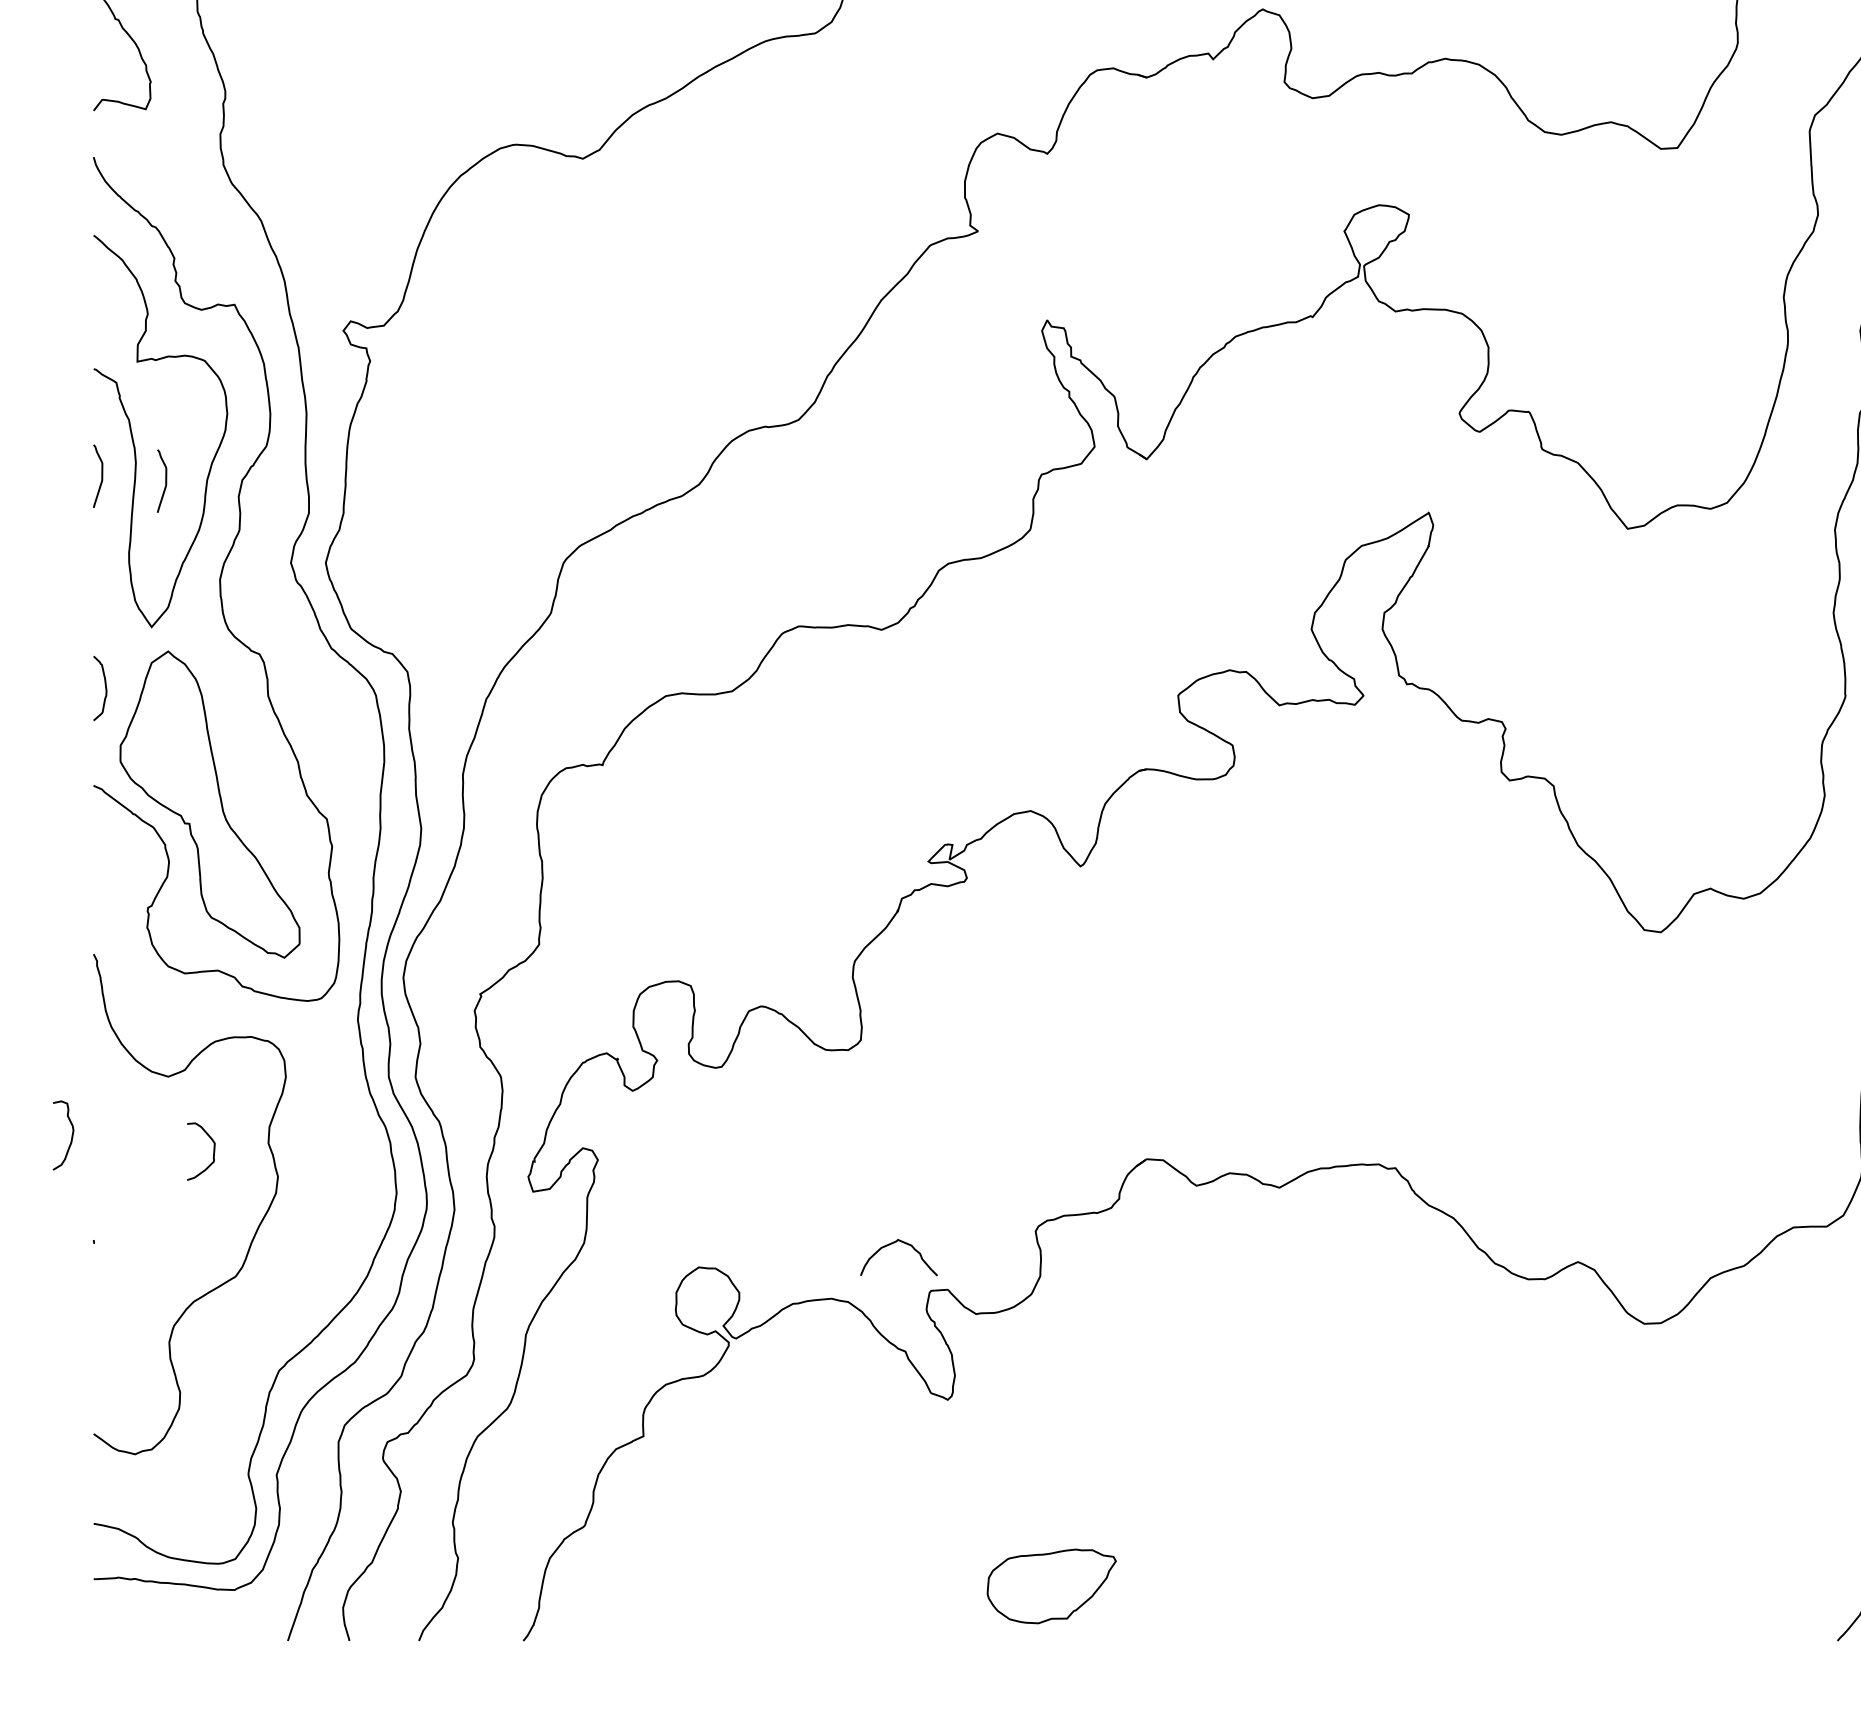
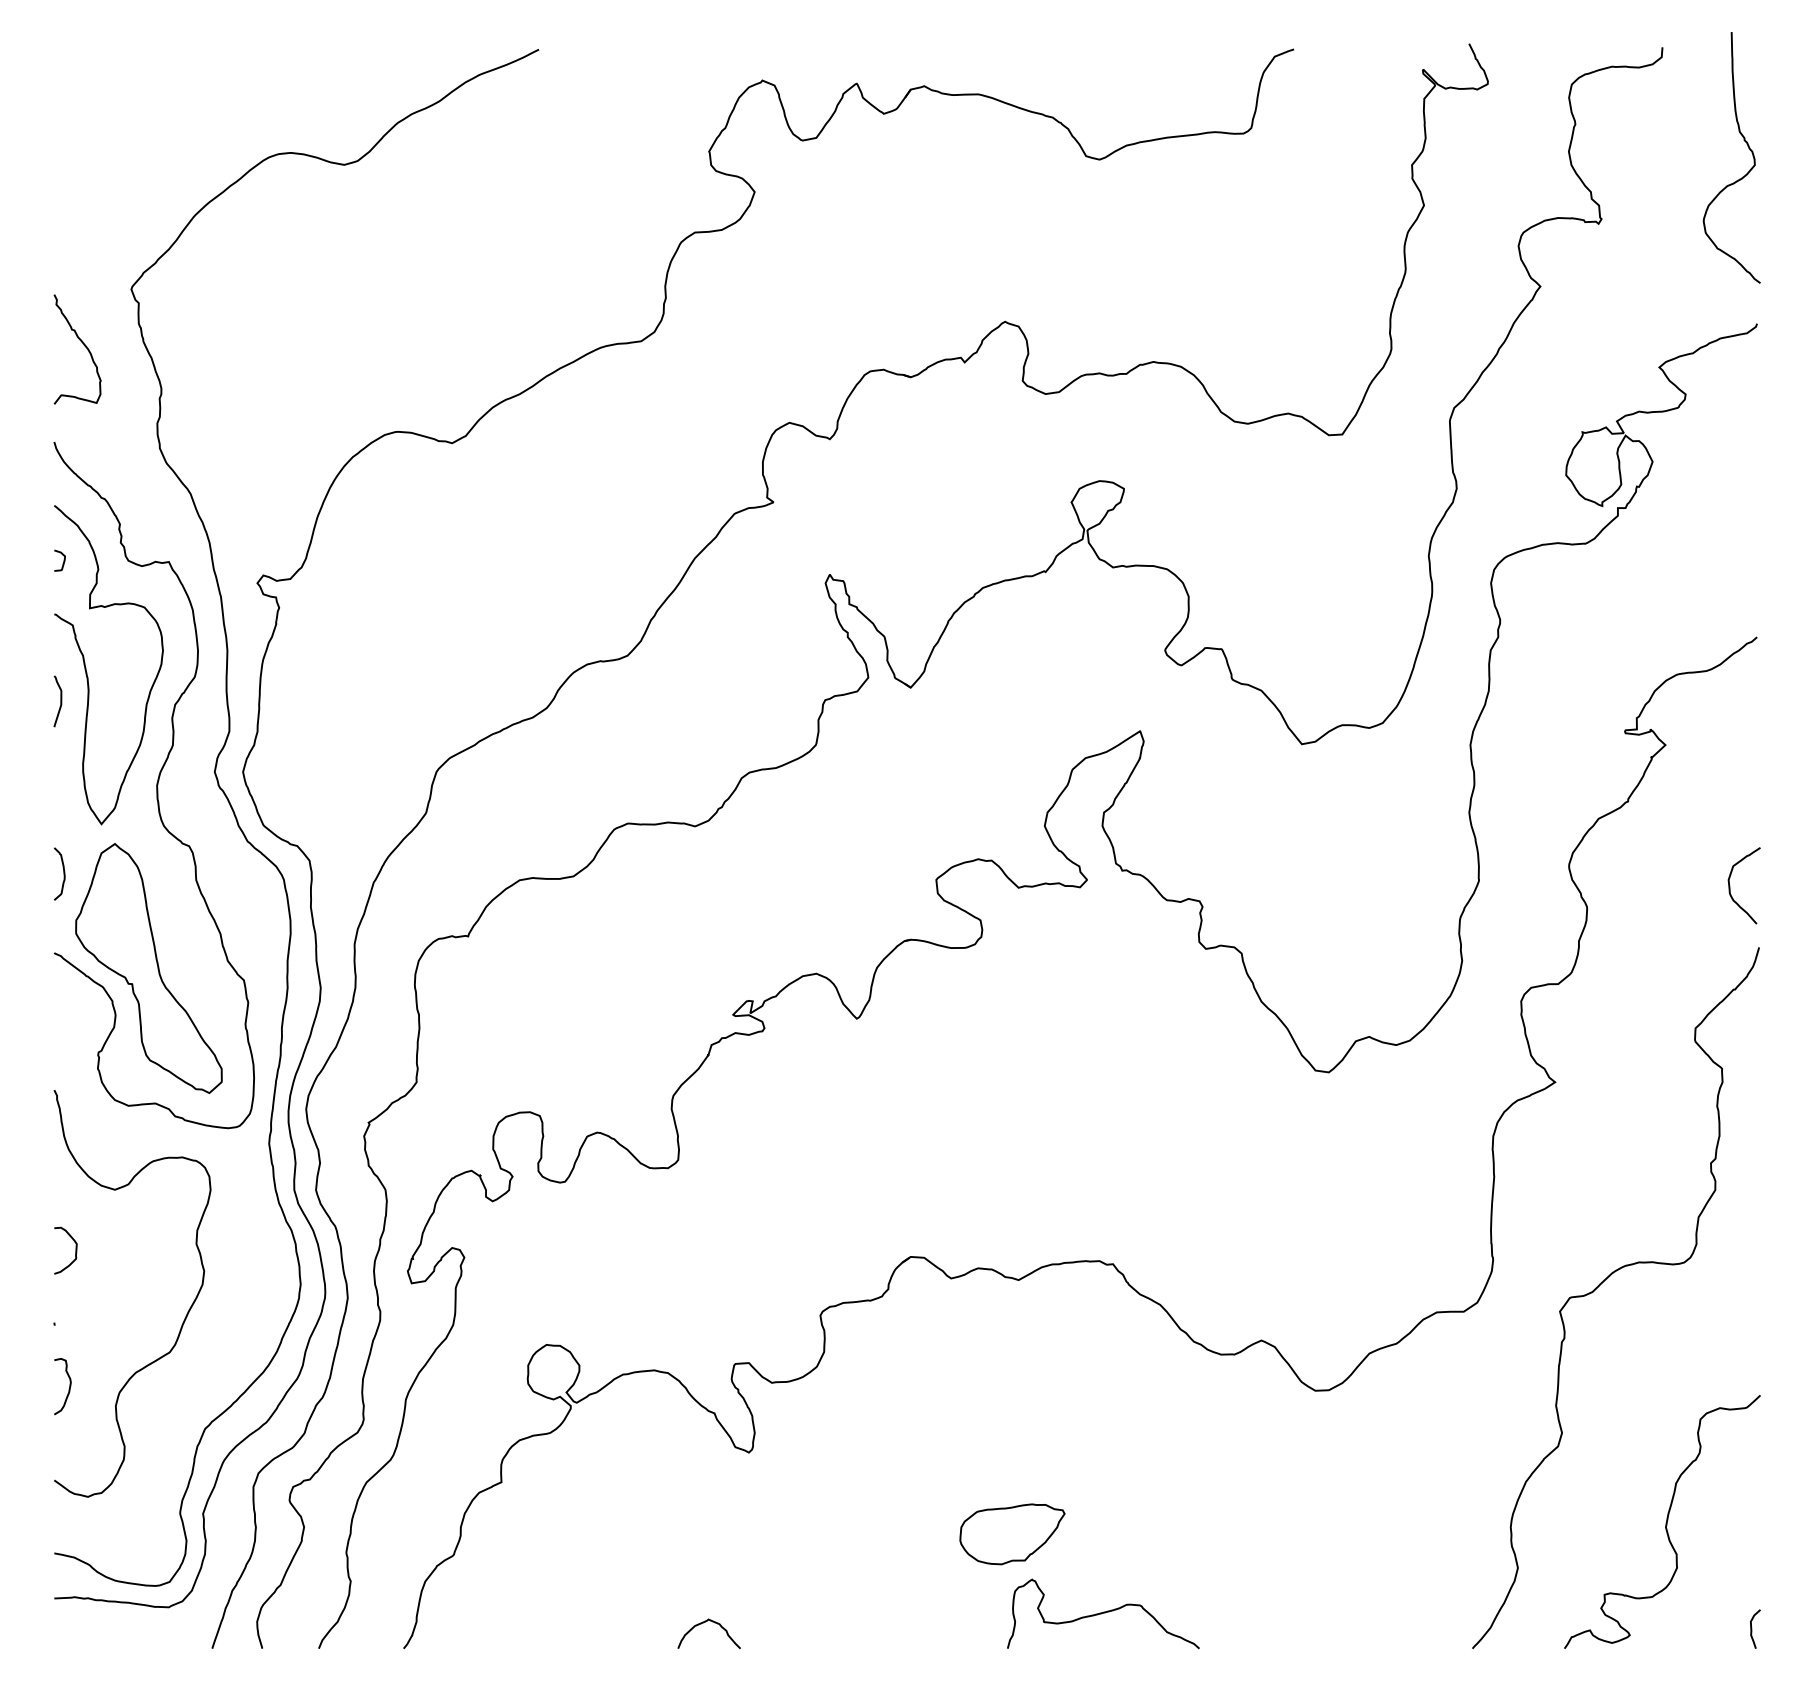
curve: (104, 302) -> (63, 560), added
curve: (165, 481) -> (112, 705), removed
curve: (70, 1139) -> (68, 1389), moved
curve: (213, 1151) -> (75, 1250), moved
curve: (891, 1244) -> (703, 1623), moved
part: (1051, 1586) -> (1012, 1534), moved
curve: (1383, 1597) -> (1103, 1613), added

